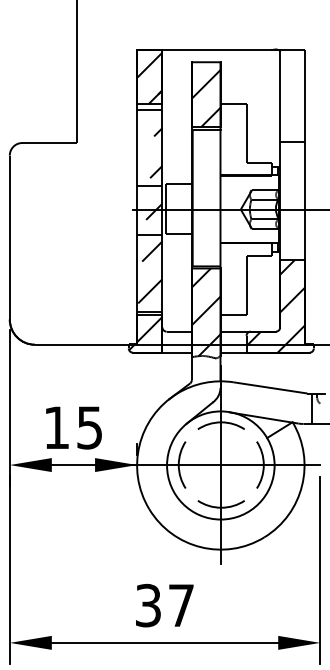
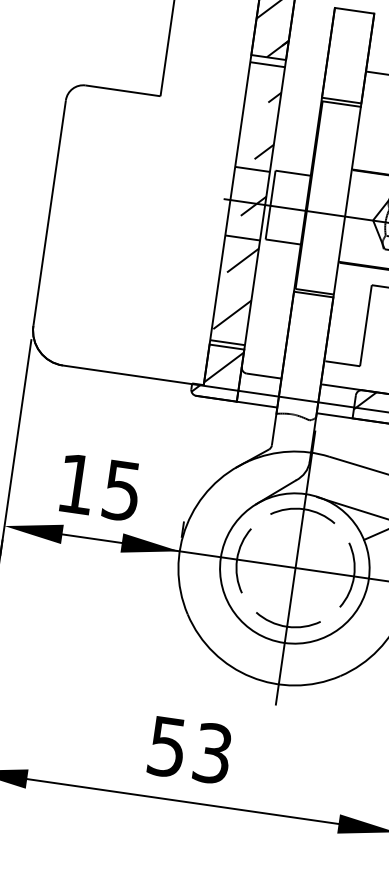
hatch: (205, 98) -> (346, 60), removed
hatch: (205, 312) -> (304, 354), removed
text: (164, 605) -> (189, 749), 37 -> 53

